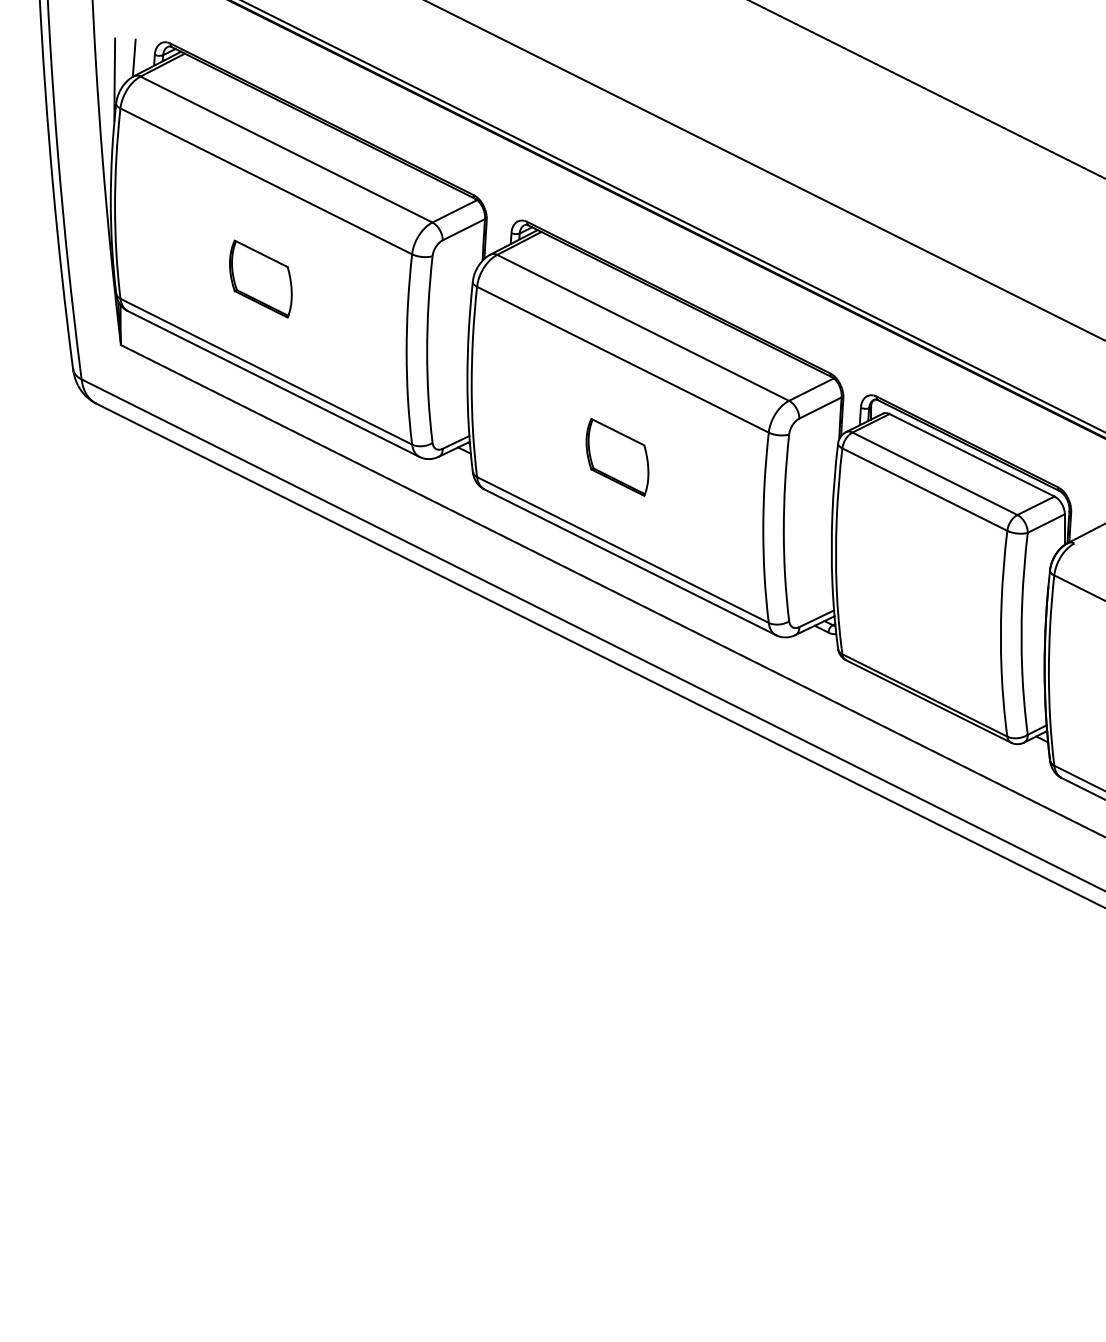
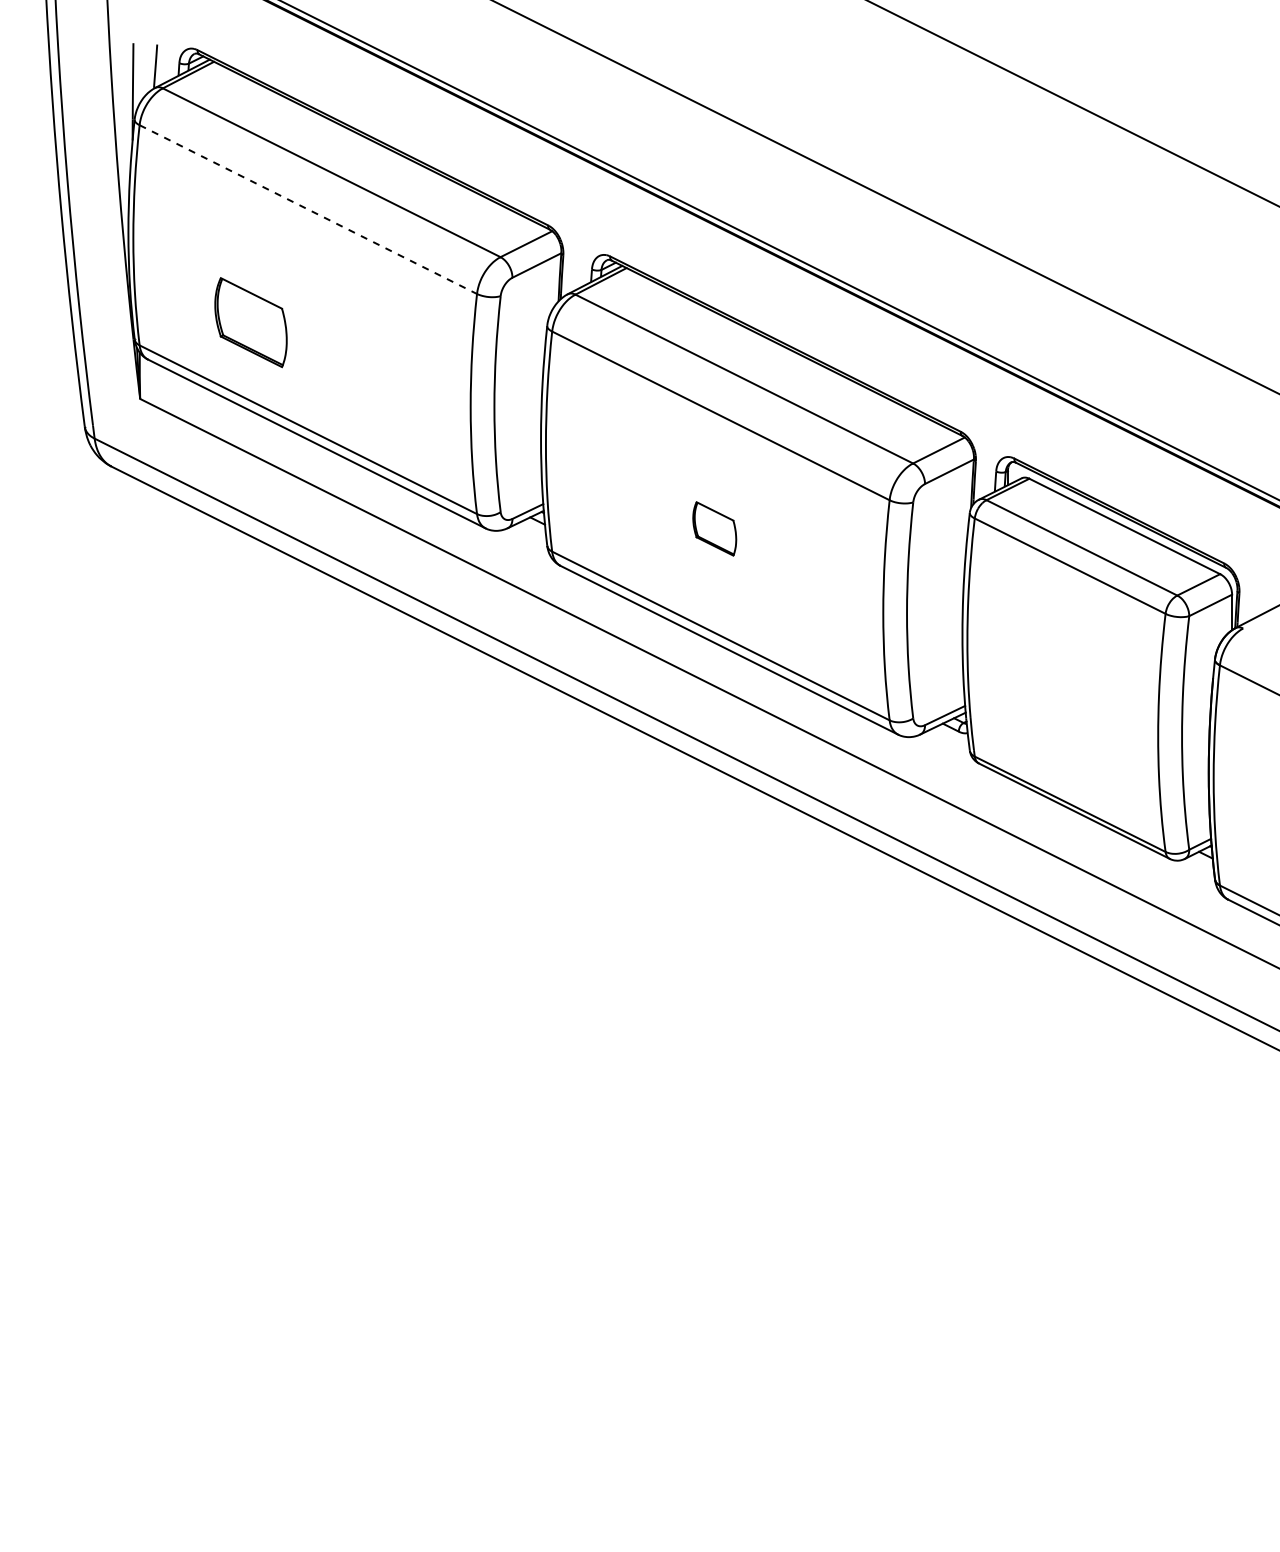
line: (266, 181) -> (308, 209), solid -> dashed
part: (260, 278) -> (250, 322), moved
part: (617, 457) -> (714, 528), size x0.6

